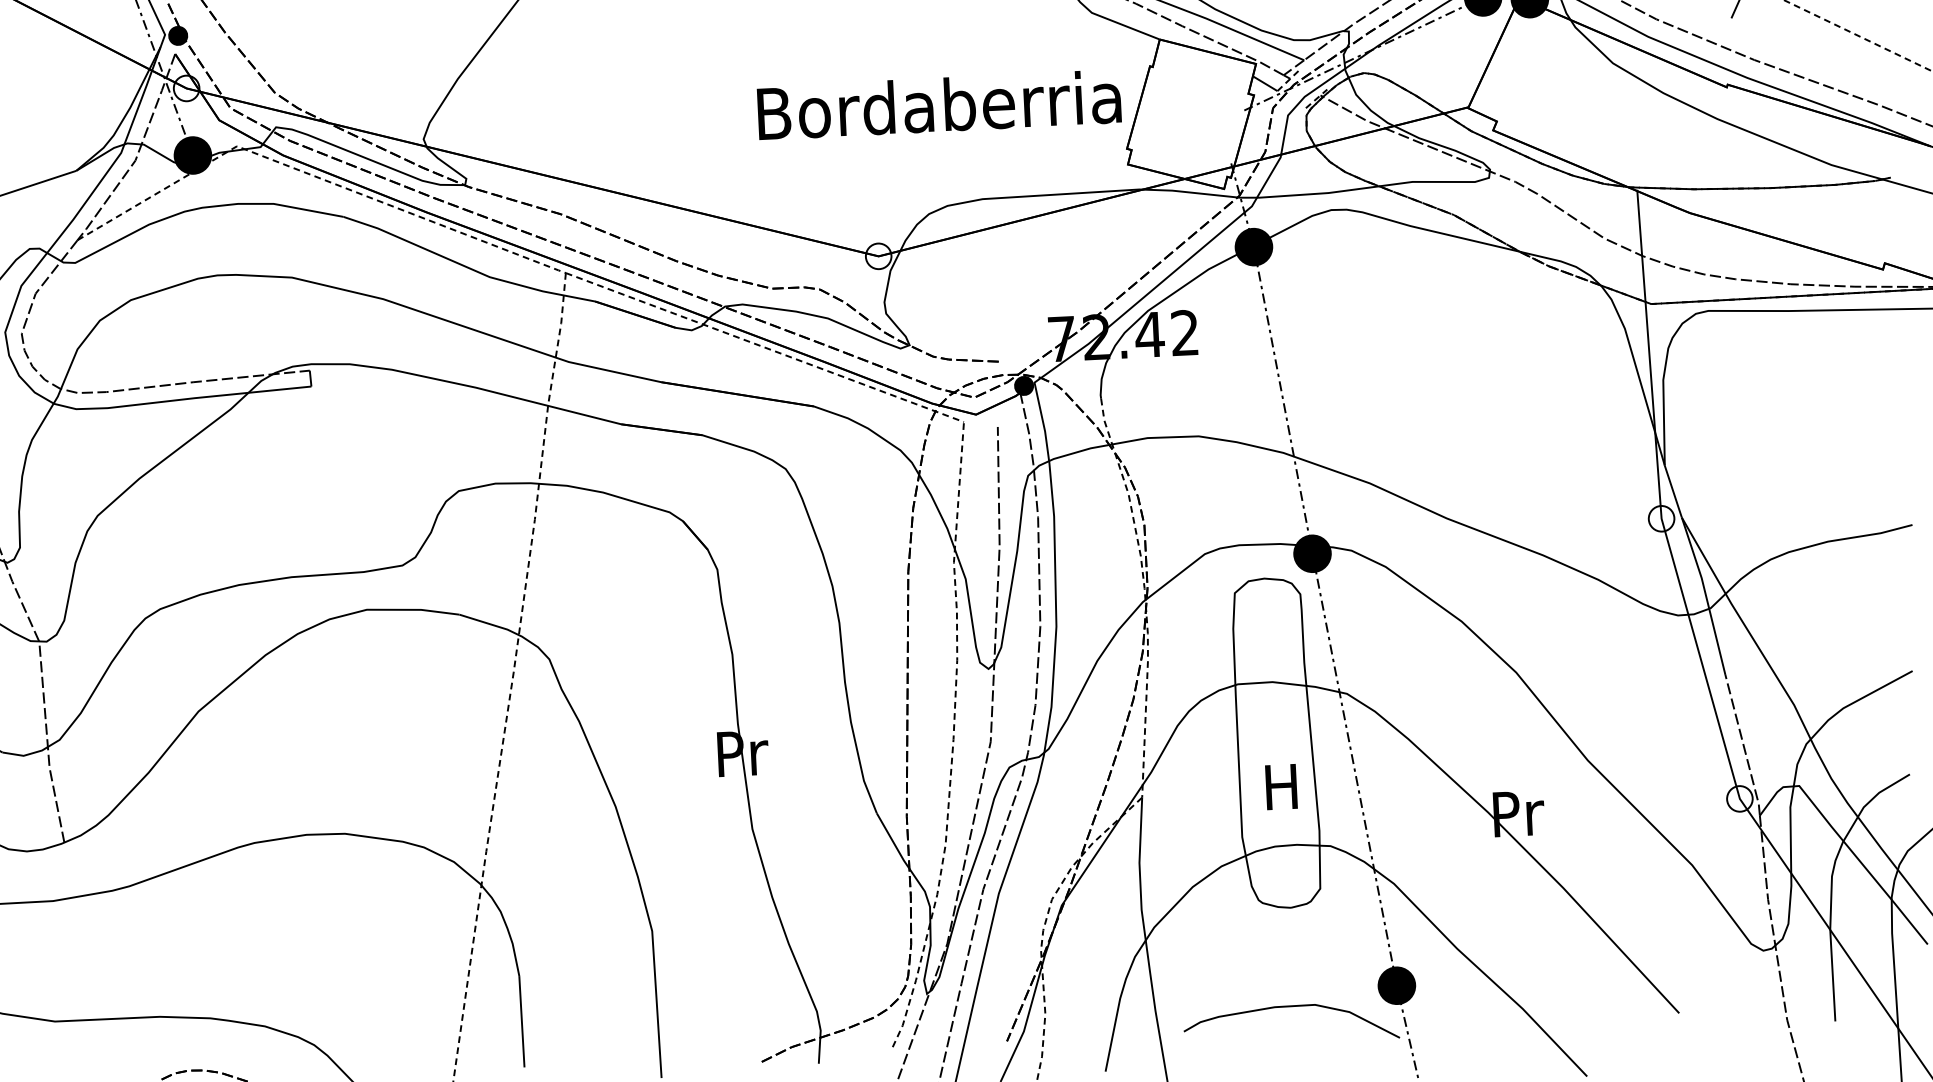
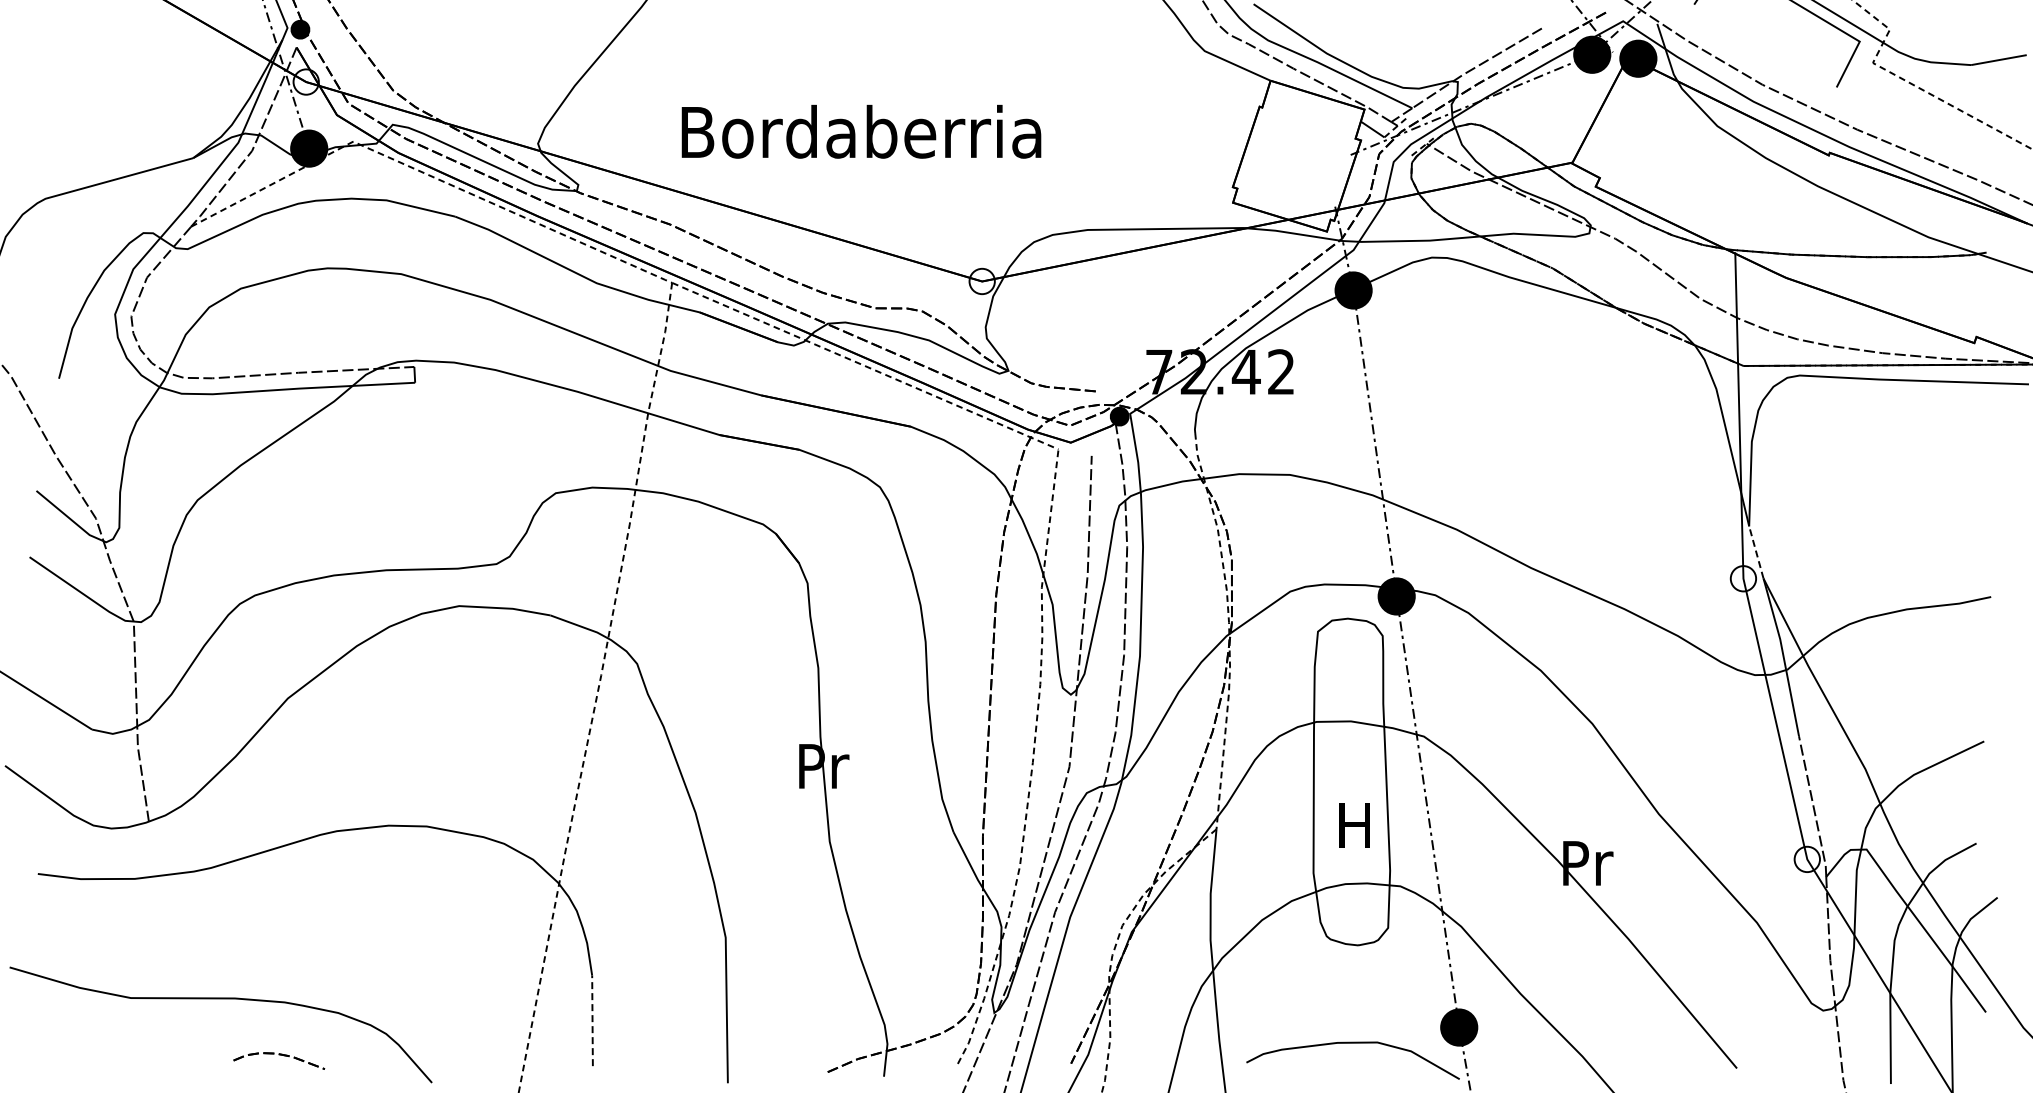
text: (939, 104) -> (861, 131), moved
line: (1673, 490) -> (1756, 551), solid -> dashed
line: (521, 1021) -> (592, 1020), solid -> dashed

